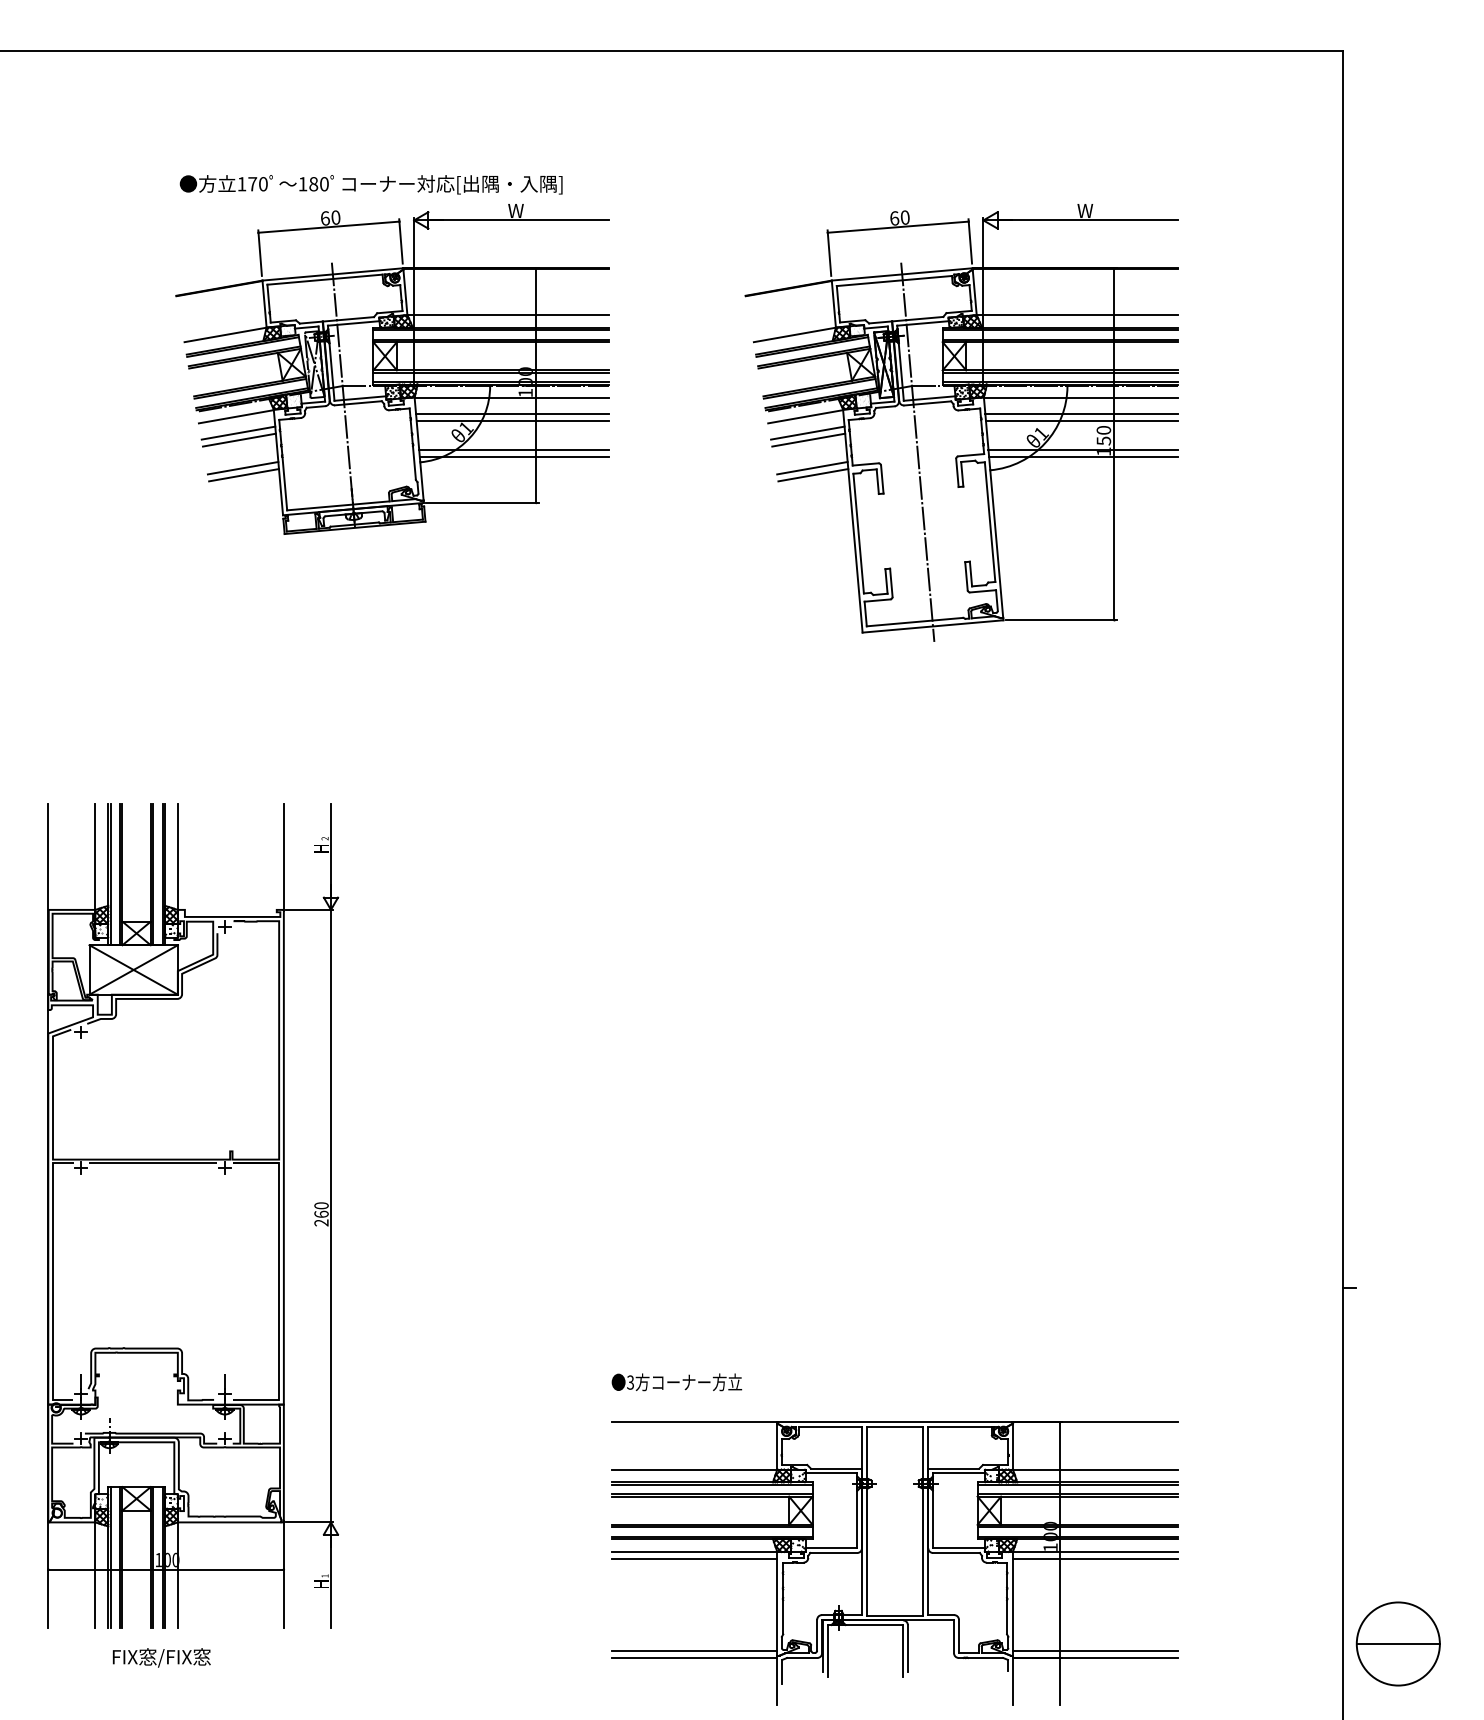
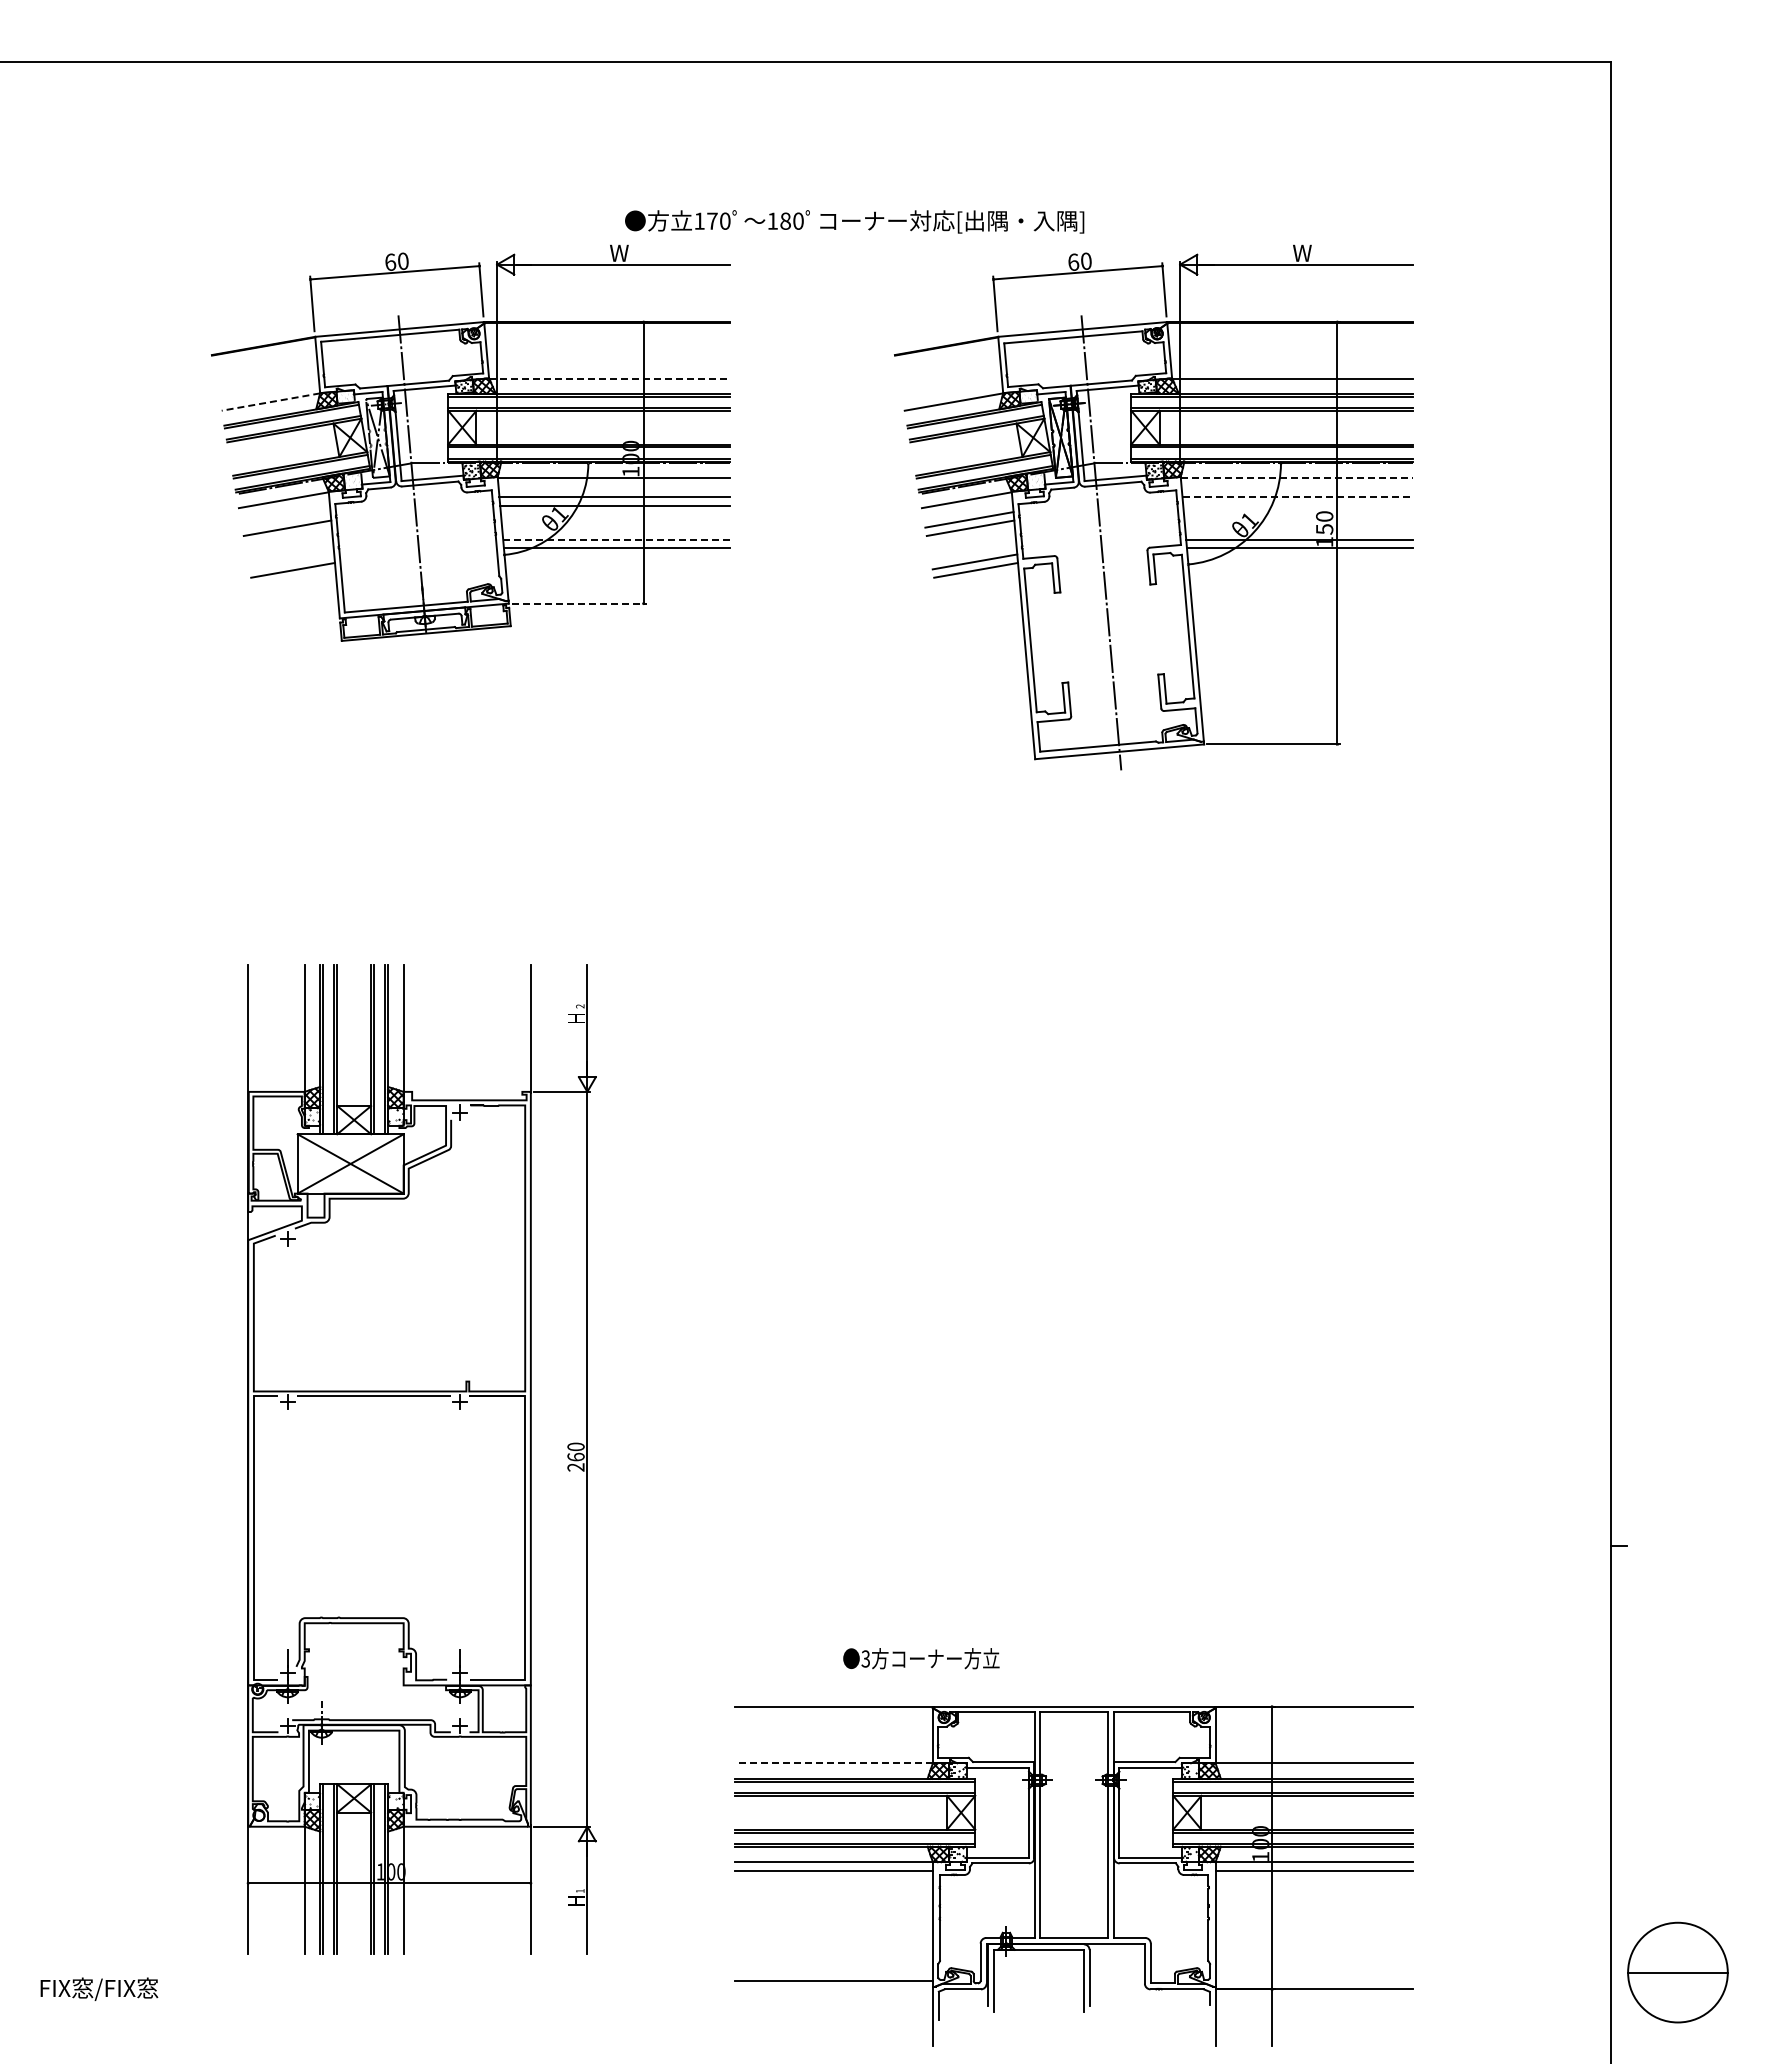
text: (371, 184) -> (854, 221), moved
line: (507, 315) -> (609, 378), solid -> dashed
line: (225, 335) -> (270, 402), solid -> dashed
line: (1081, 397) -> (1297, 477), solid -> dashed
line: (1082, 414) -> (1298, 497), solid -> dashed
line: (1082, 421) -> (1298, 505), removed
line: (238, 432) -> (286, 519), removed
line: (513, 449) -> (616, 539), solid -> dashed
line: (242, 467) -> (291, 561), removed
line: (482, 502) -> (579, 603), solid -> dashed
part: (192, 1216) -> (421, 1459), moved
text: (676, 1382) -> (921, 1658), moved
line: (694, 1469) -> (833, 1763), solid -> dashed
line: (1095, 1650) -> (1314, 1980), removed
text: (161, 1657) -> (99, 1988), moved
line: (694, 1658) -> (833, 1989), removed

